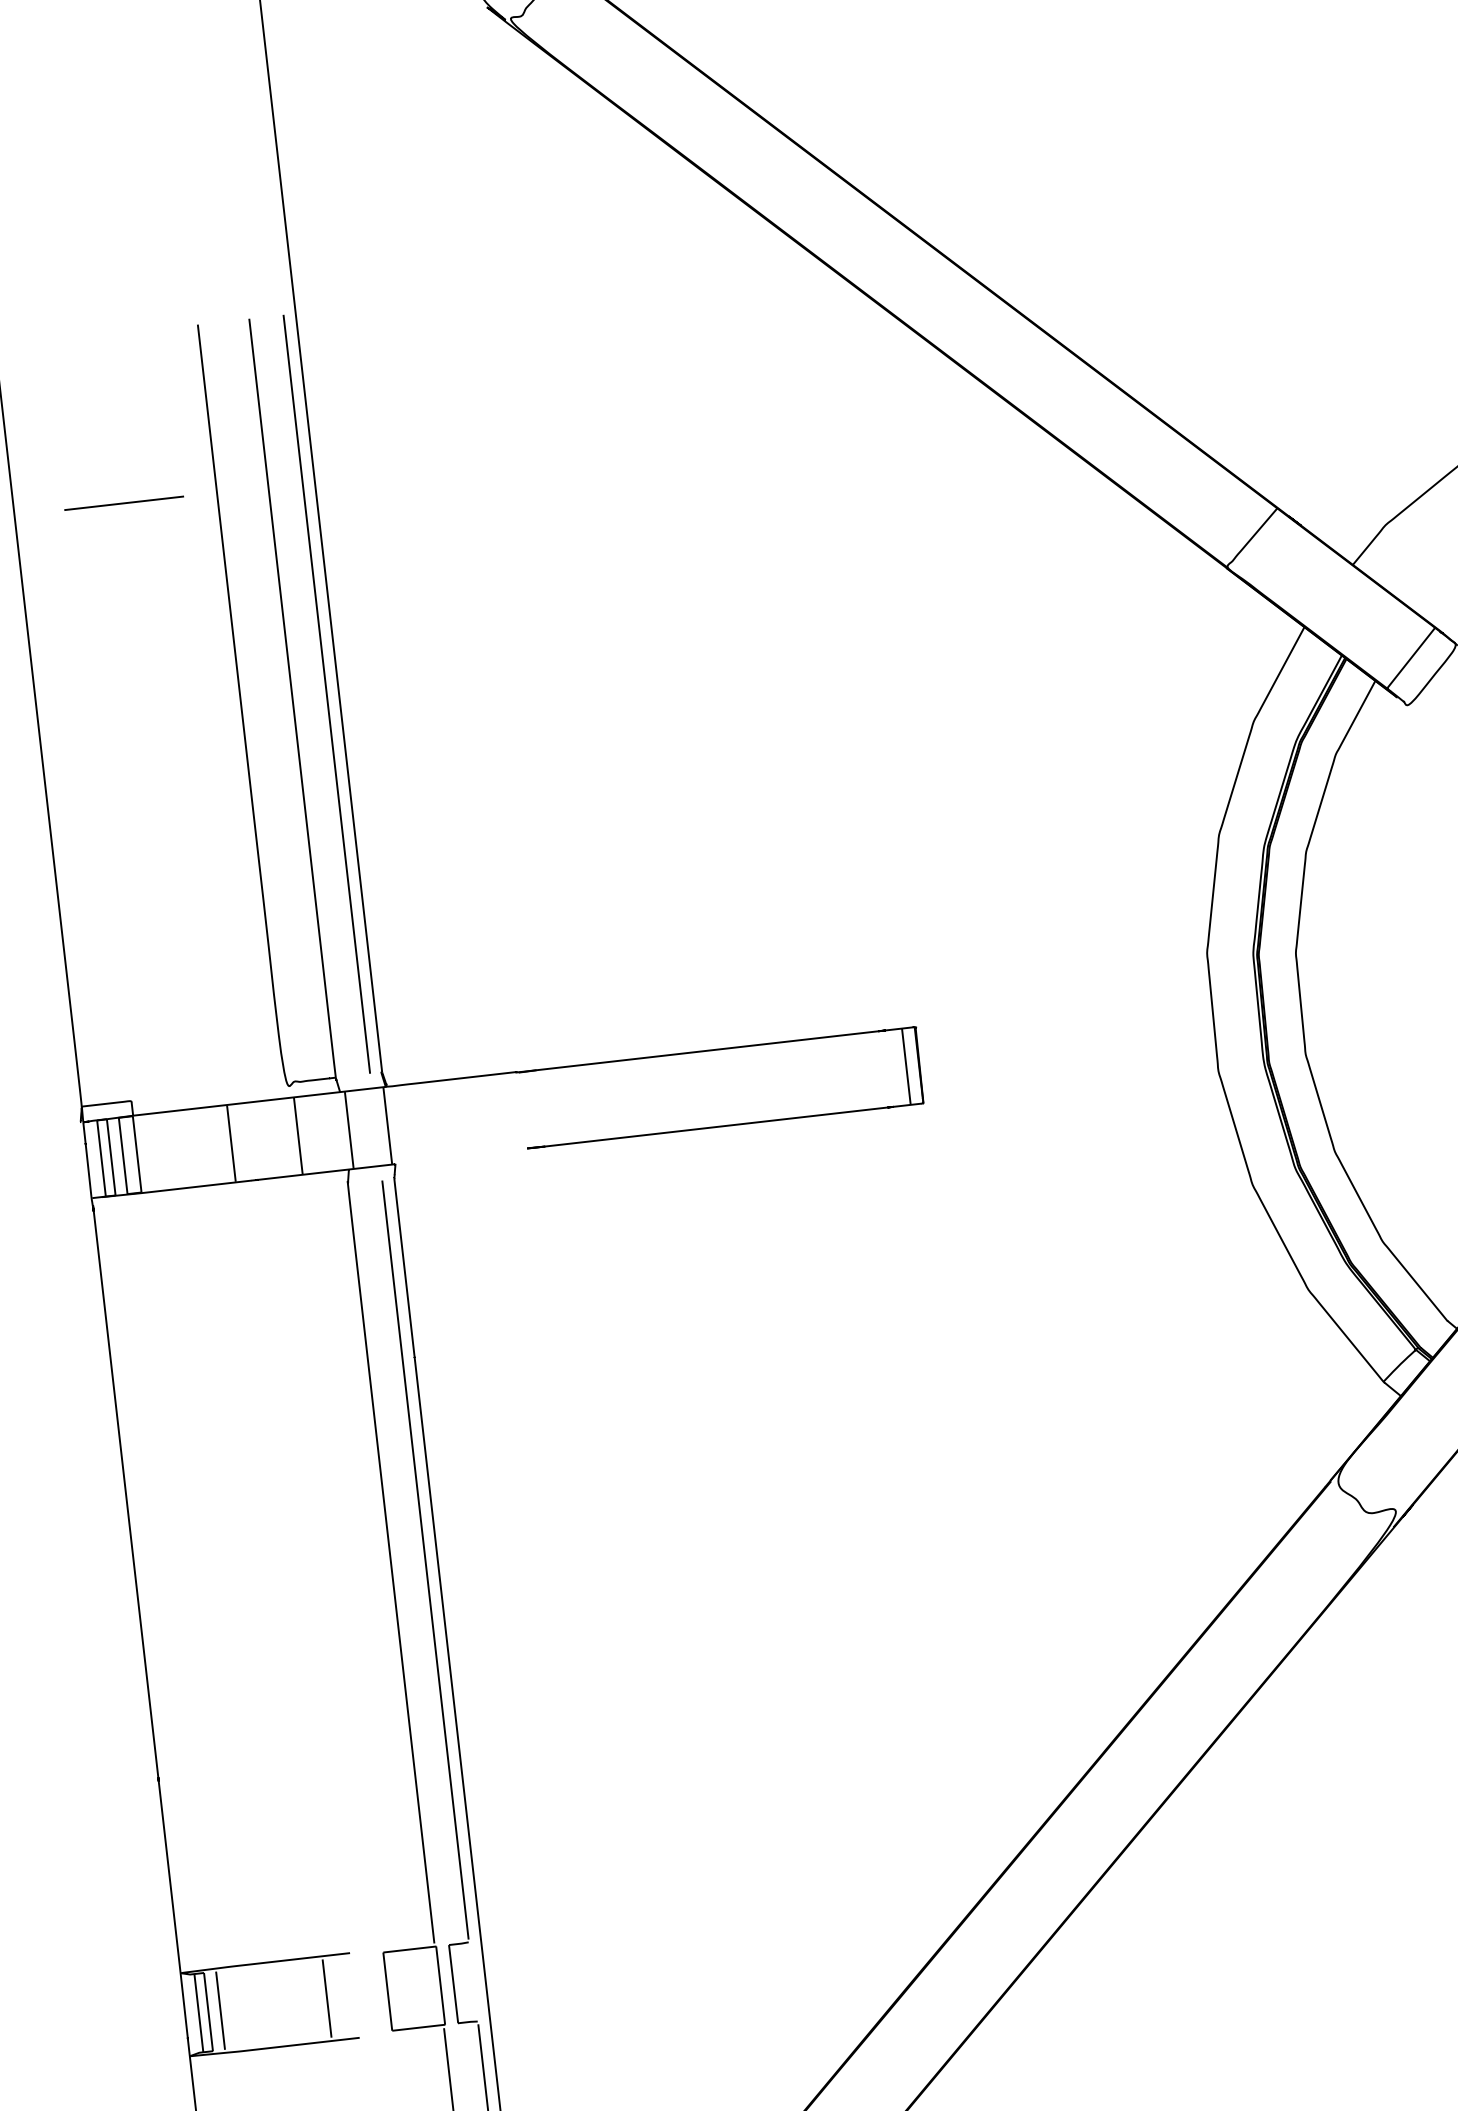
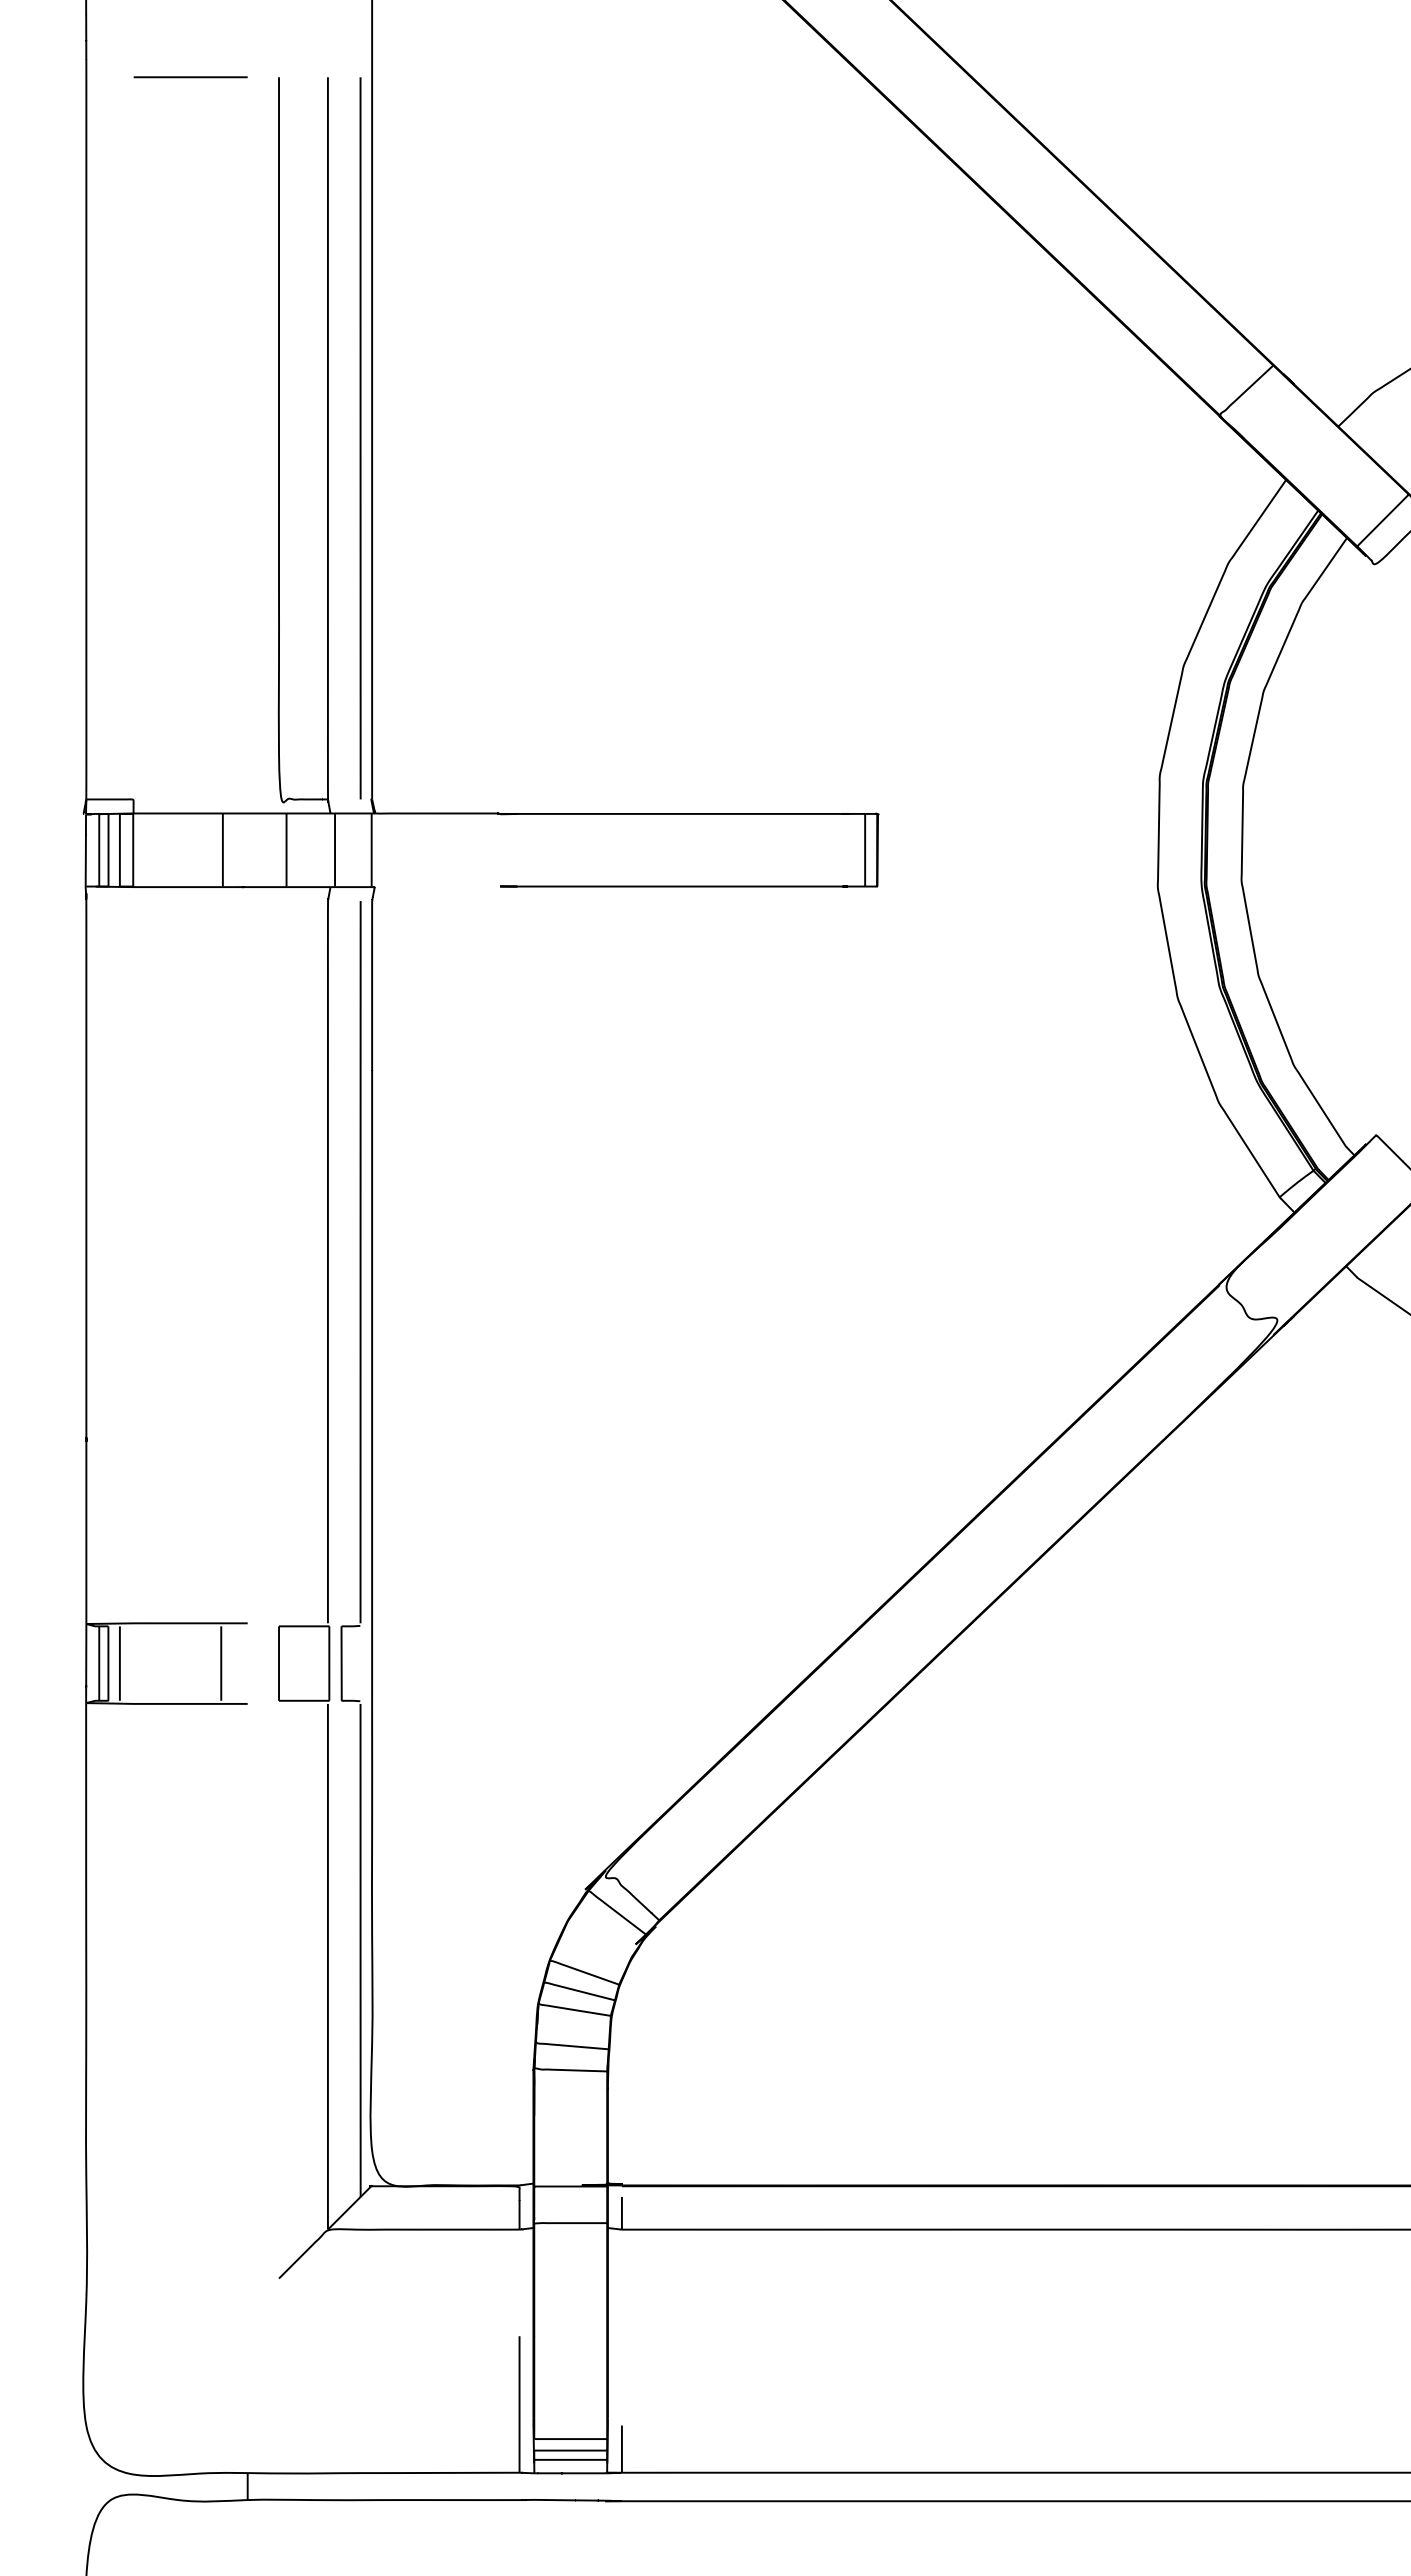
line: (124, 503) -> (190, 77), moved

